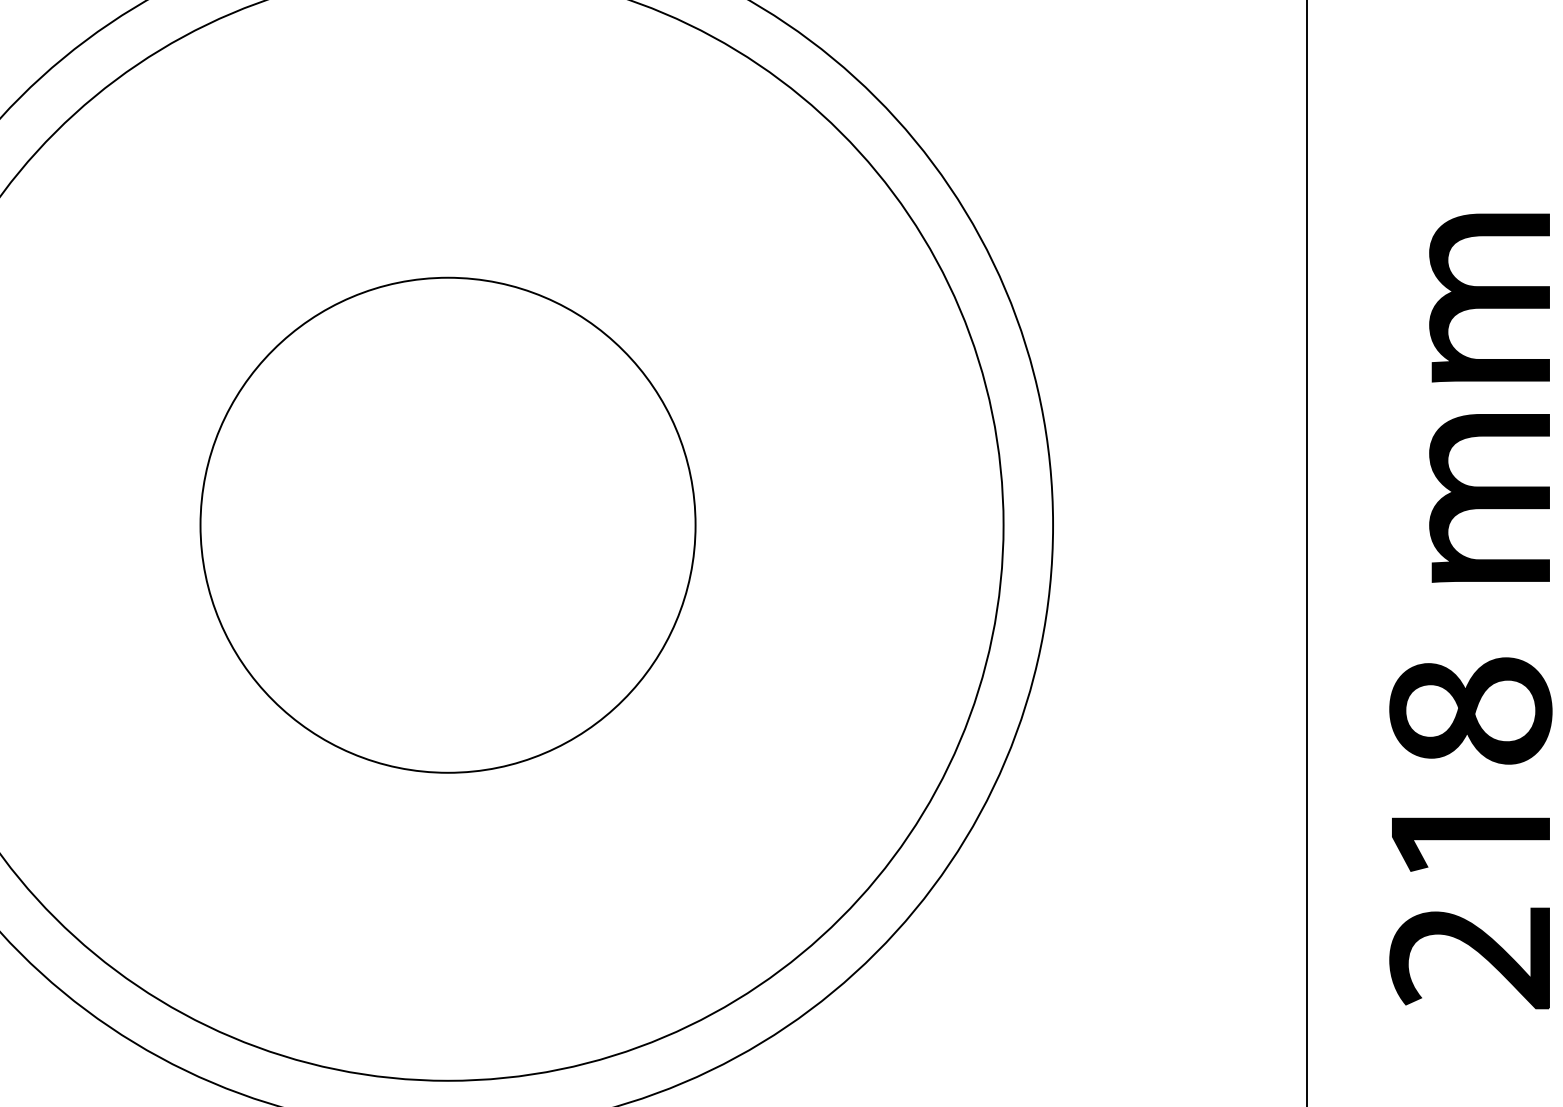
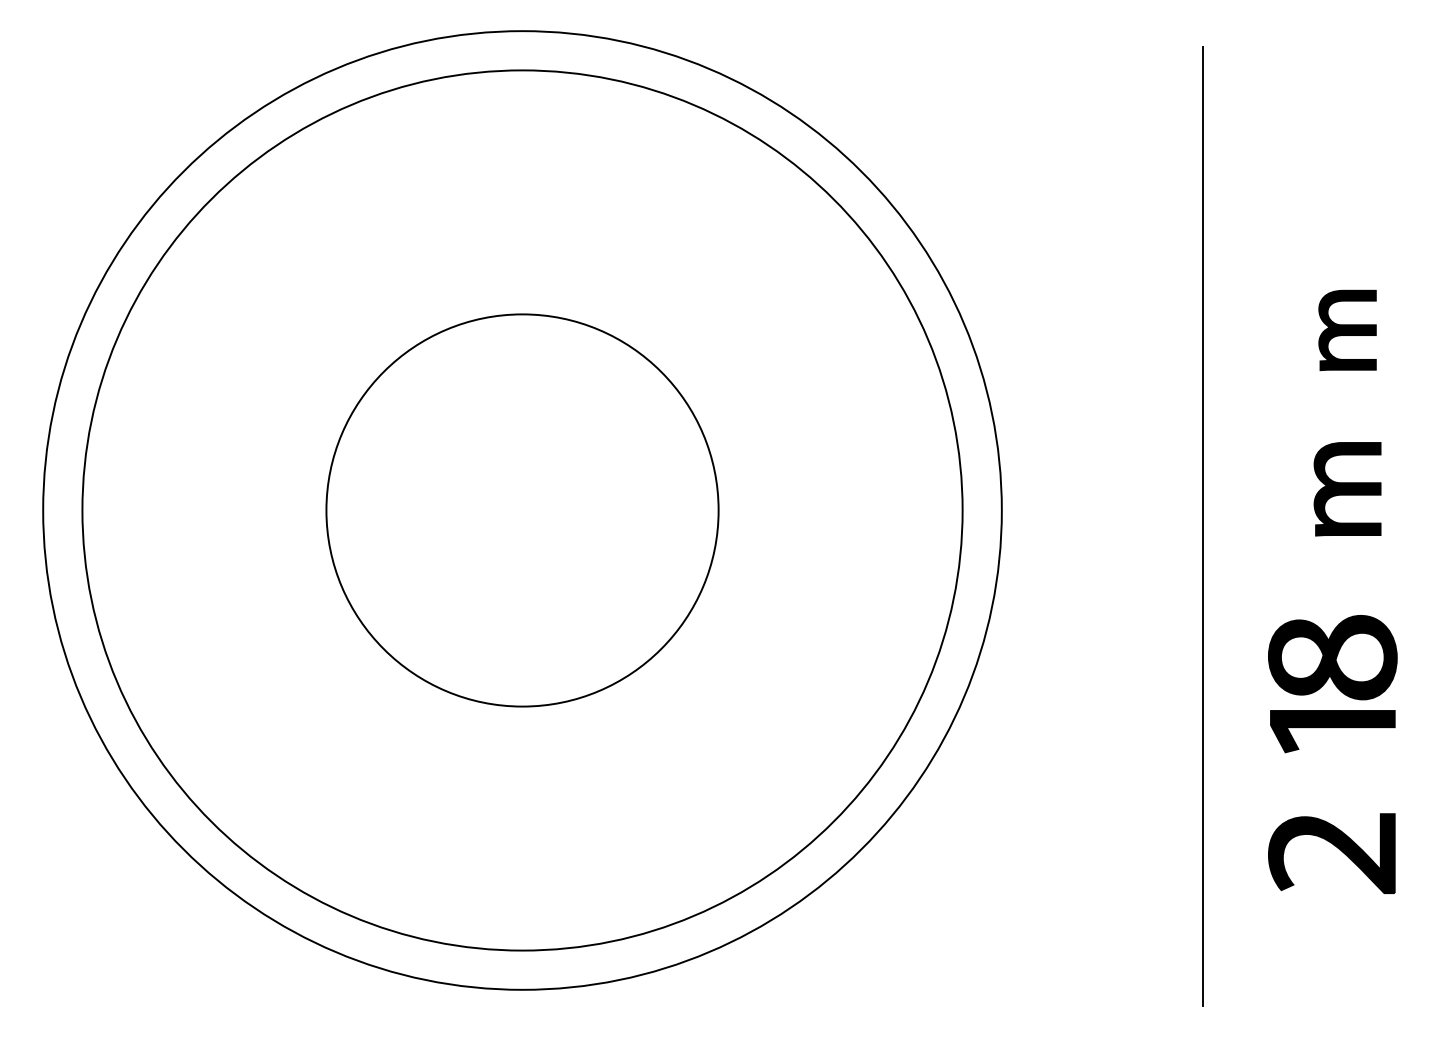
part: (1489, 298) -> (1347, 330), size x0.6
part: (1489, 498) -> (1347, 489), size x0.7
part: (1470, 844) -> (1332, 731), moved

